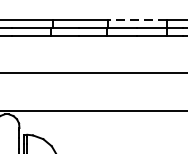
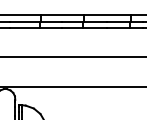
line: (136, 20) -> (106, 15), dashed -> solid

